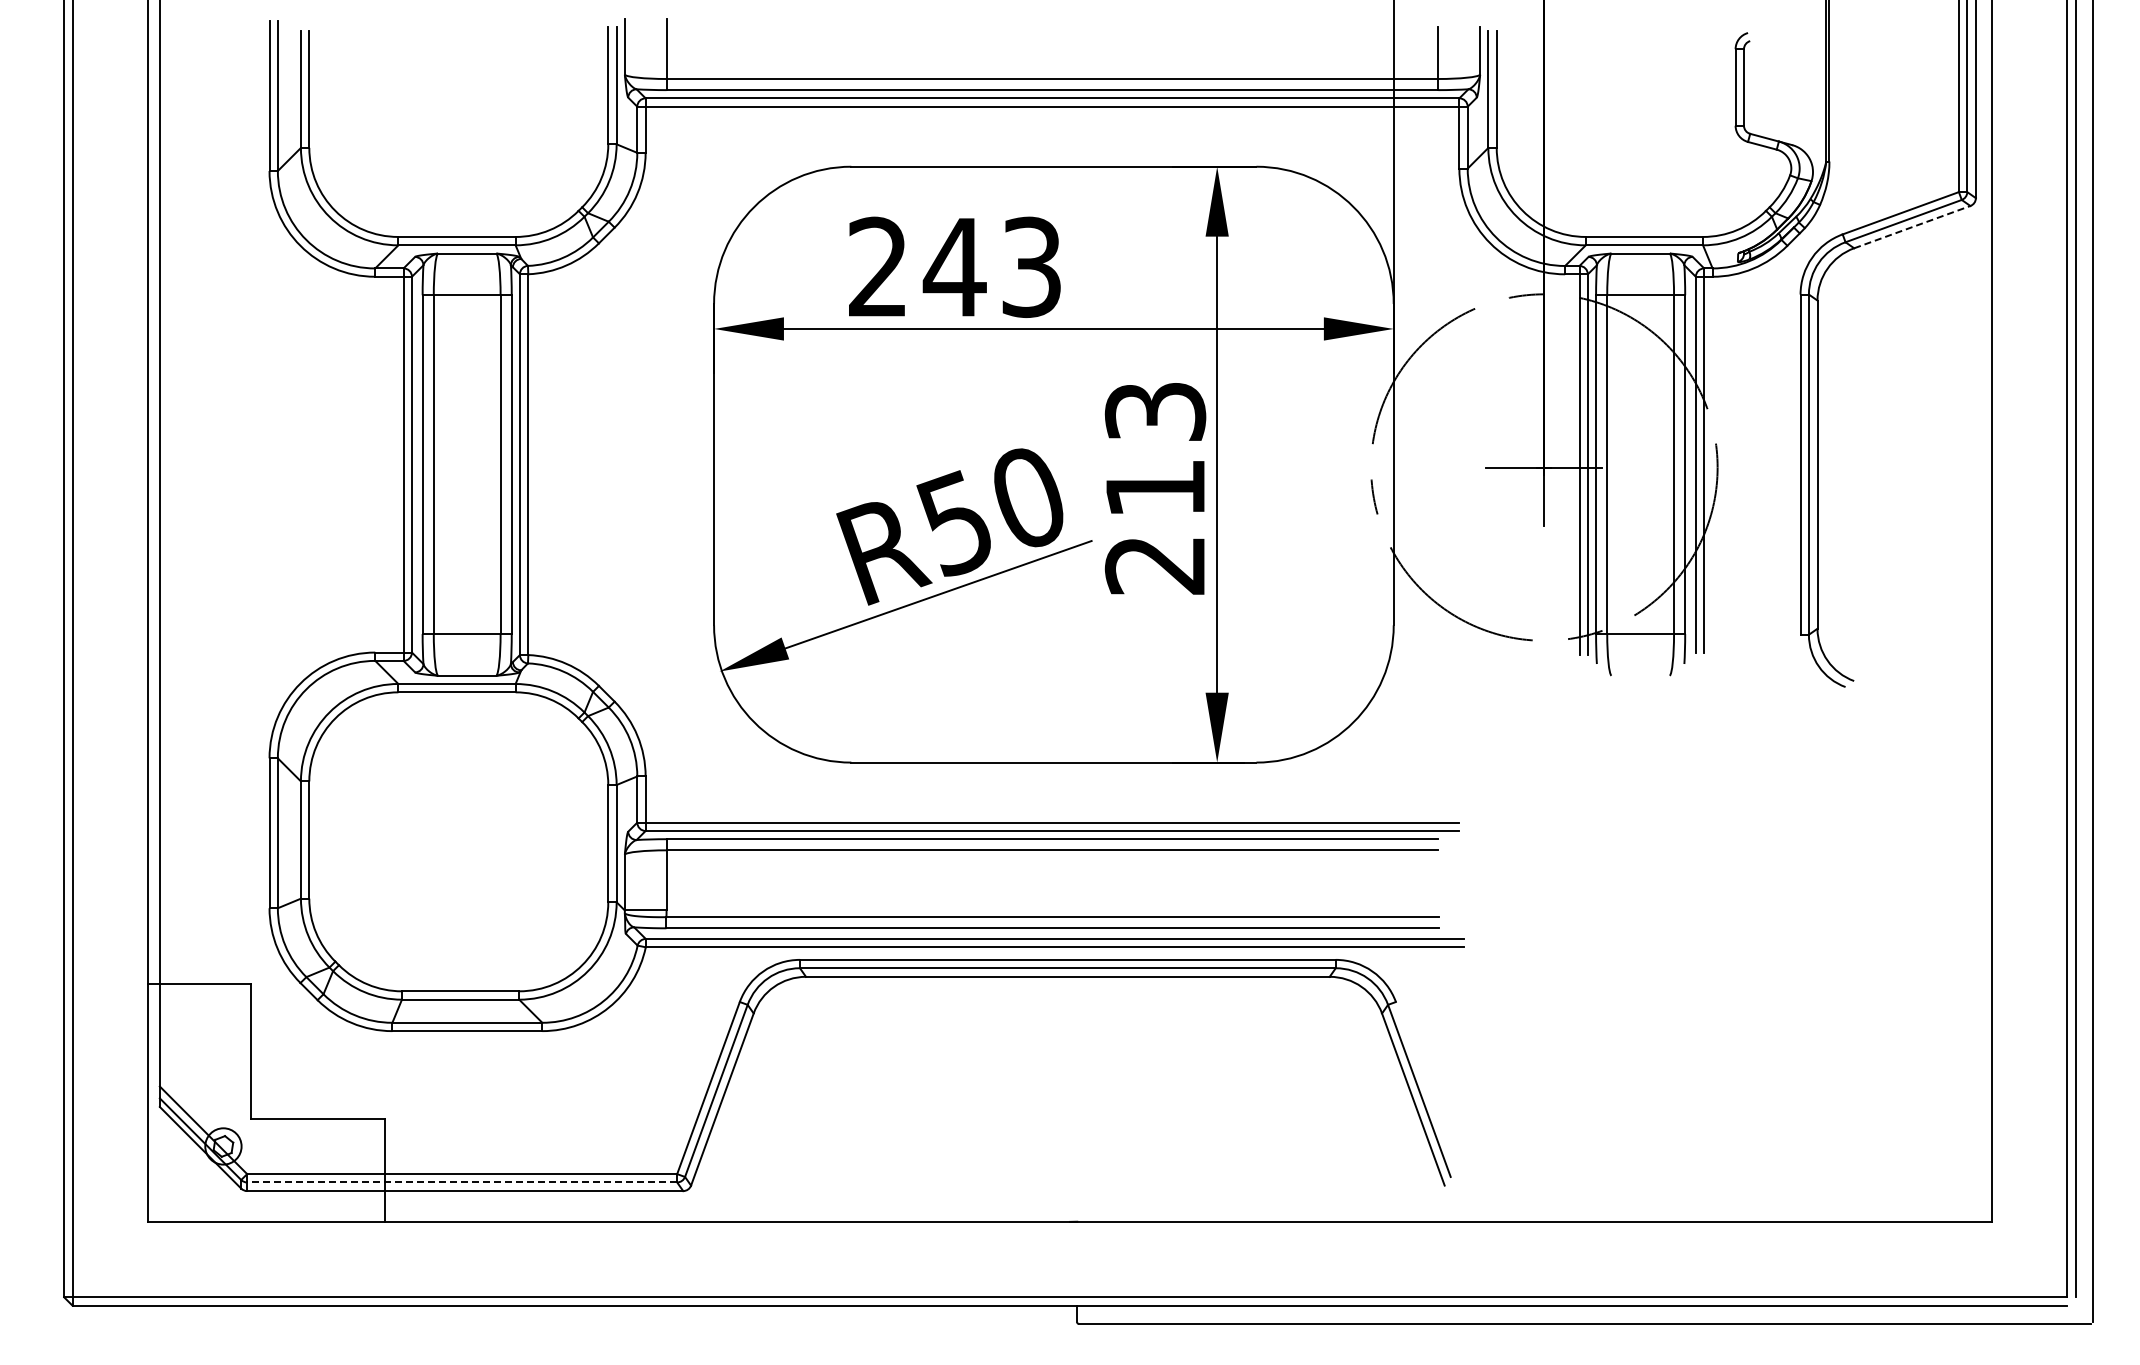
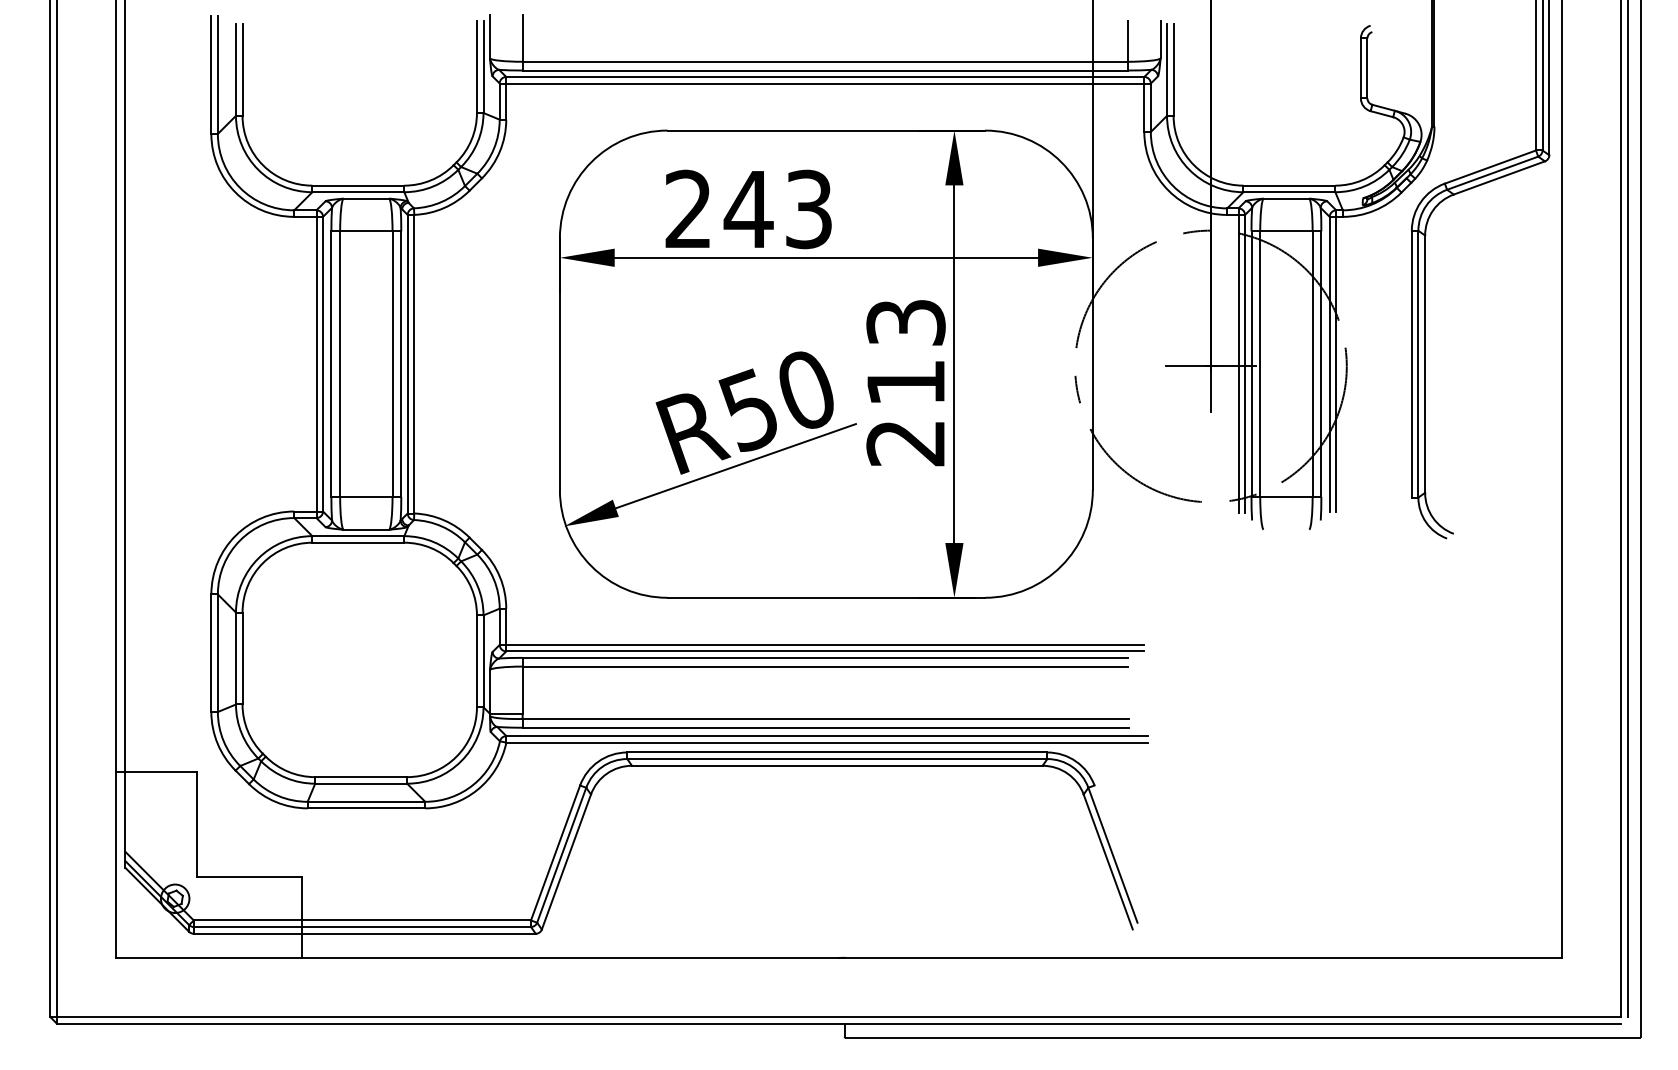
line: (1912, 227) -> (1499, 178), dashed -> solid
line: (461, 1182) -> (361, 927), dashed -> solid

